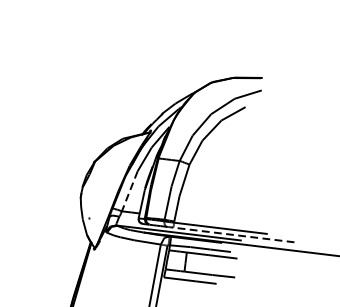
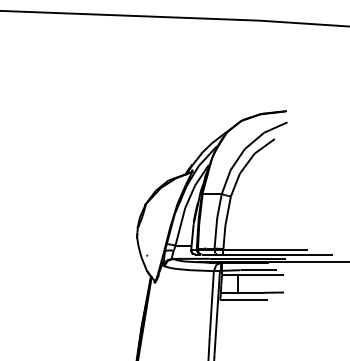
line: (129, 192) -> (180, 227), dashed -> solid
line: (233, 234) -> (277, 254), dashed -> solid

